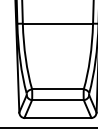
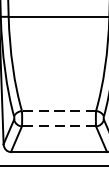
line: (57, 89) -> (58, 111), solid -> dashed
line: (57, 100) -> (58, 126), solid -> dashed

